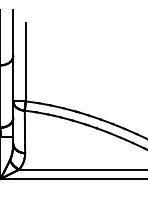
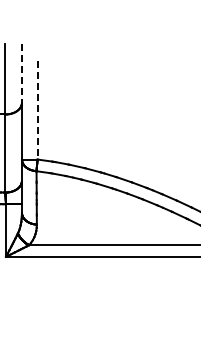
line: (12, 33) -> (21, 74), solid -> dashed
line: (25, 62) -> (37, 110), solid -> dashed

